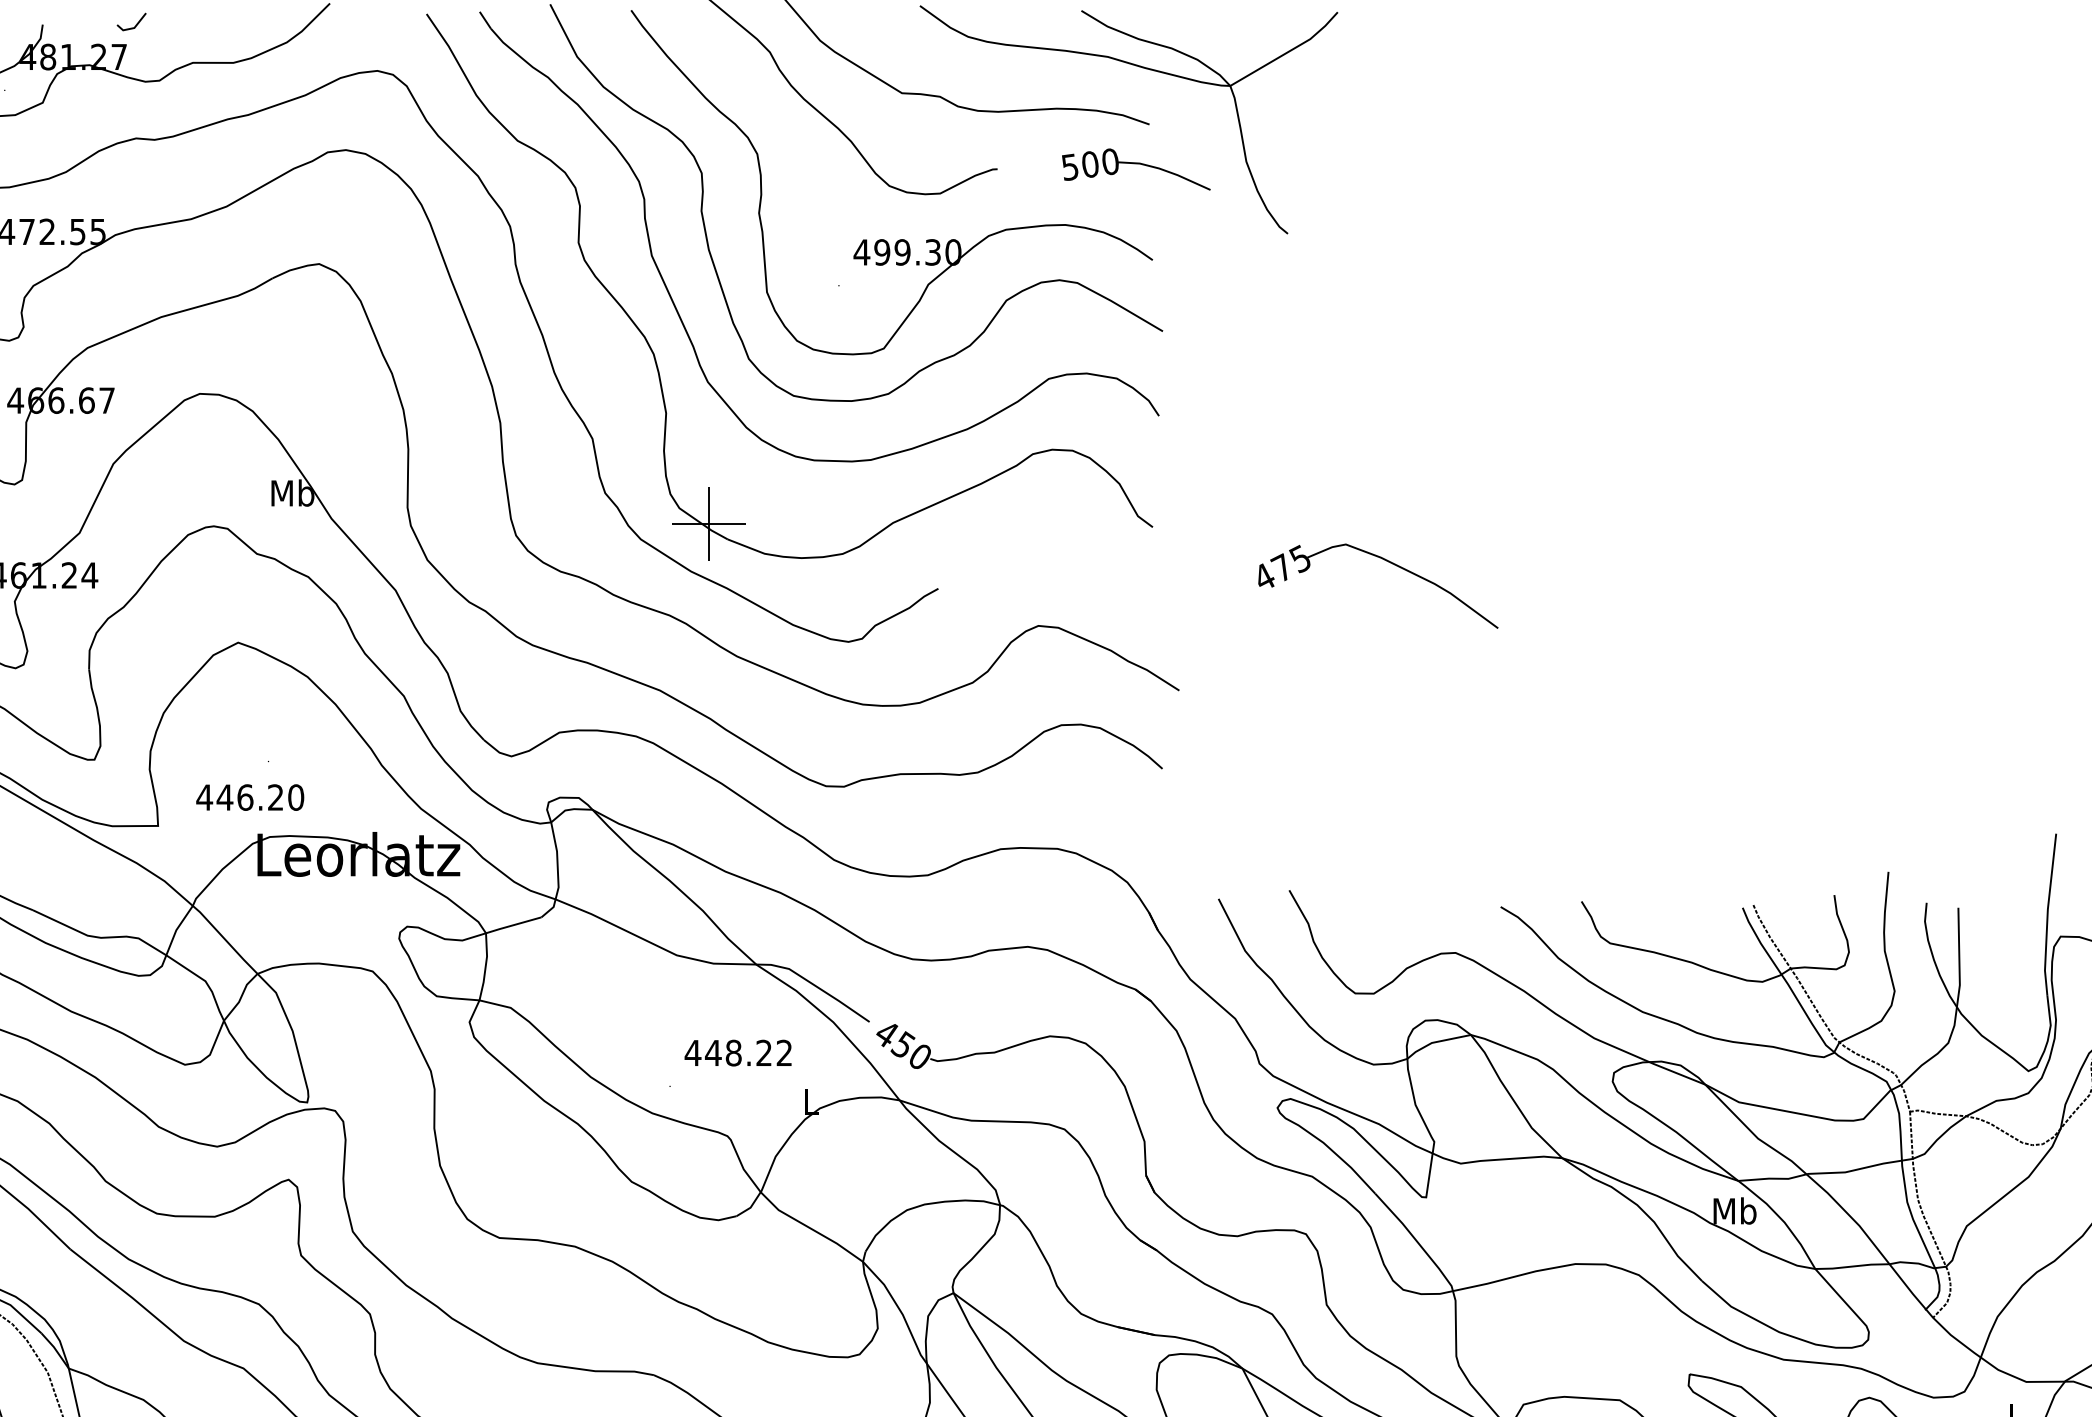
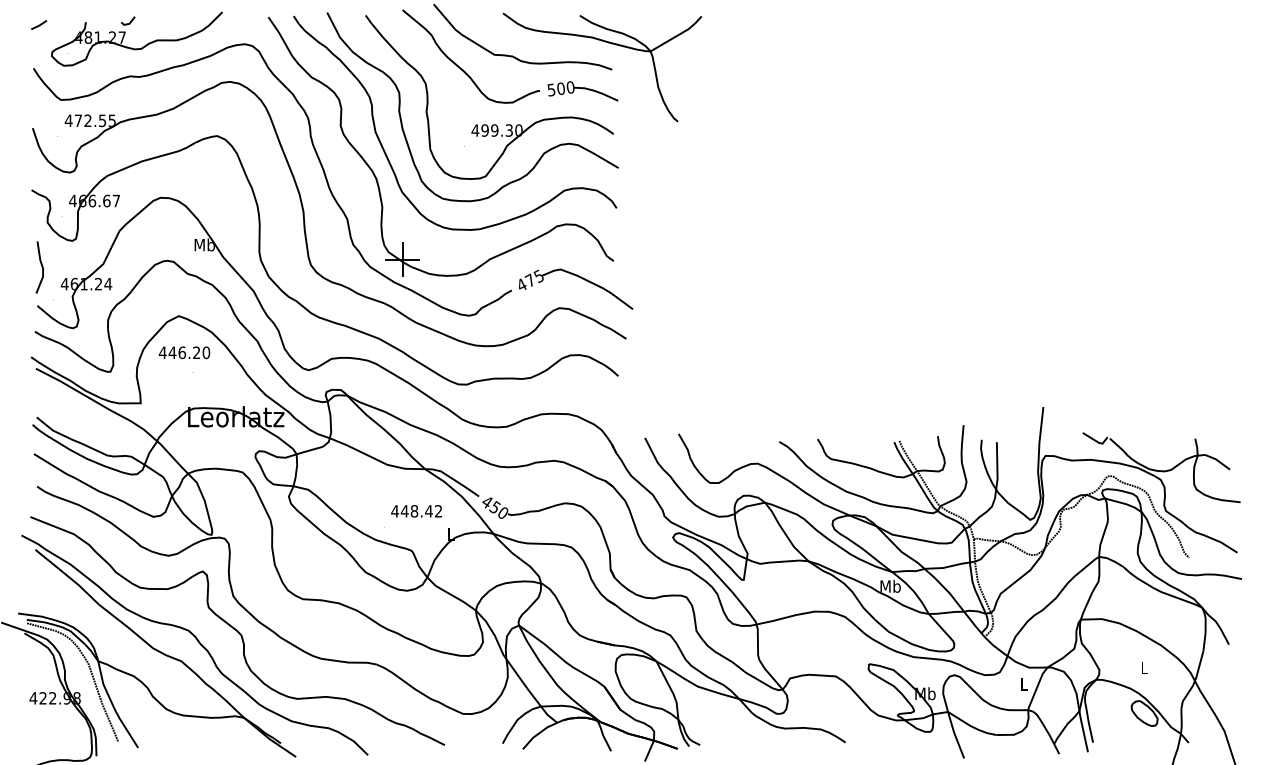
part: (1135, 170) -> (582, 91), moved
part: (1387, 563) -> (580, 278), moved
text: (250, 796) -> (184, 352), moved
text: (763, 1053) -> (428, 511), 448.22 -> 448.42

